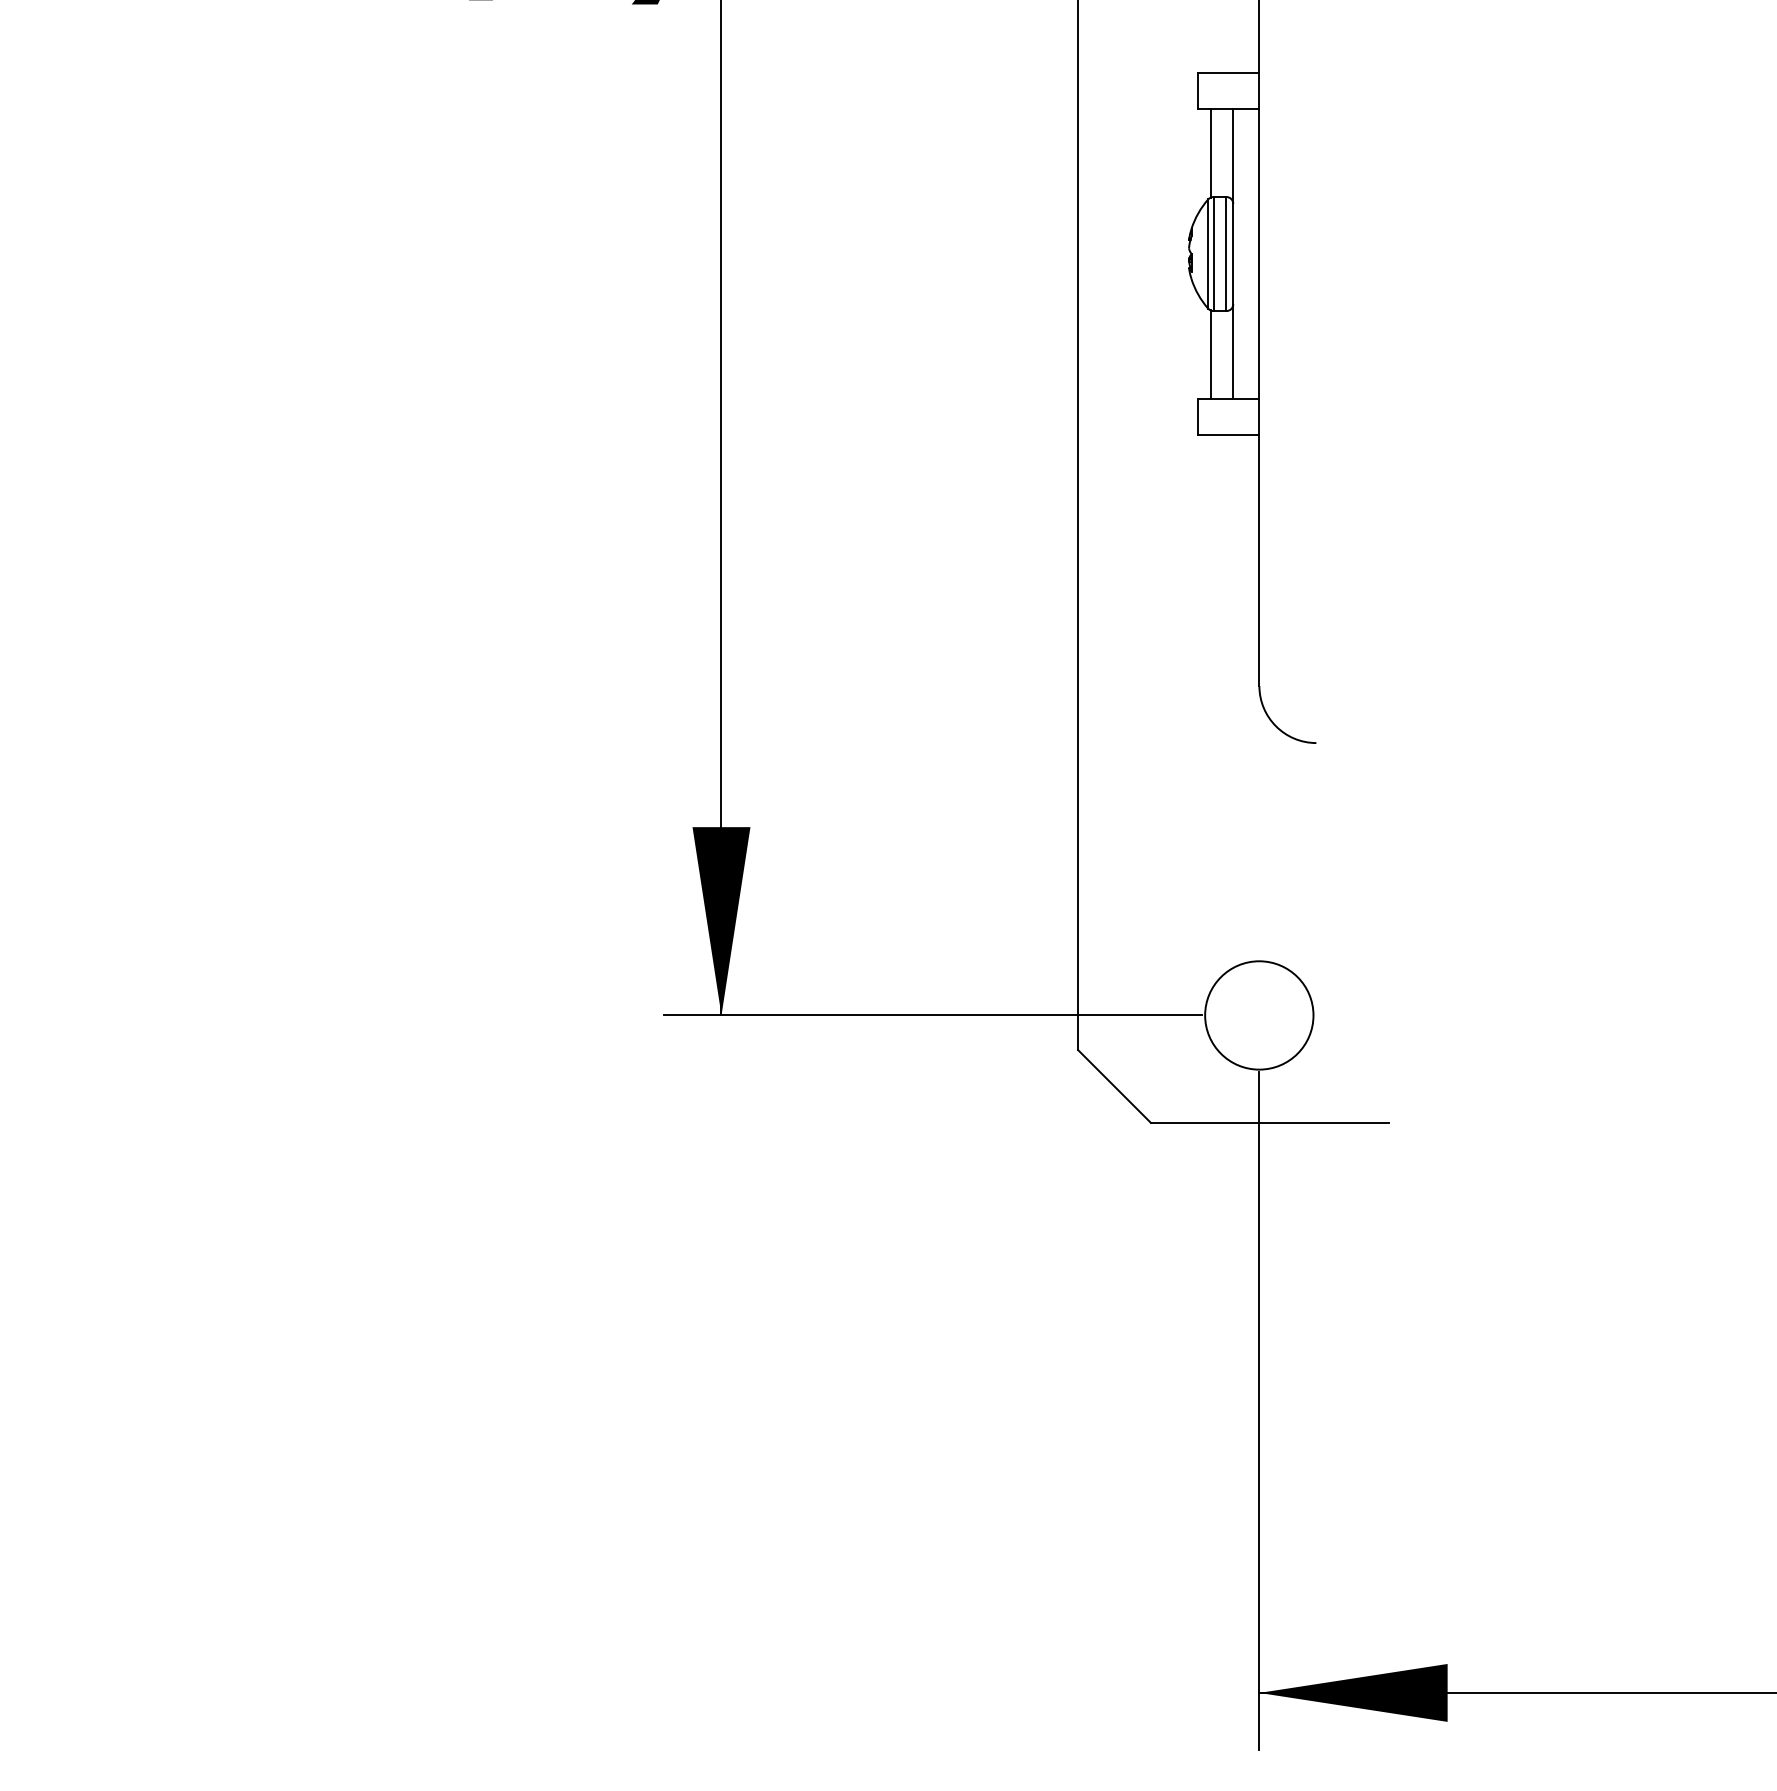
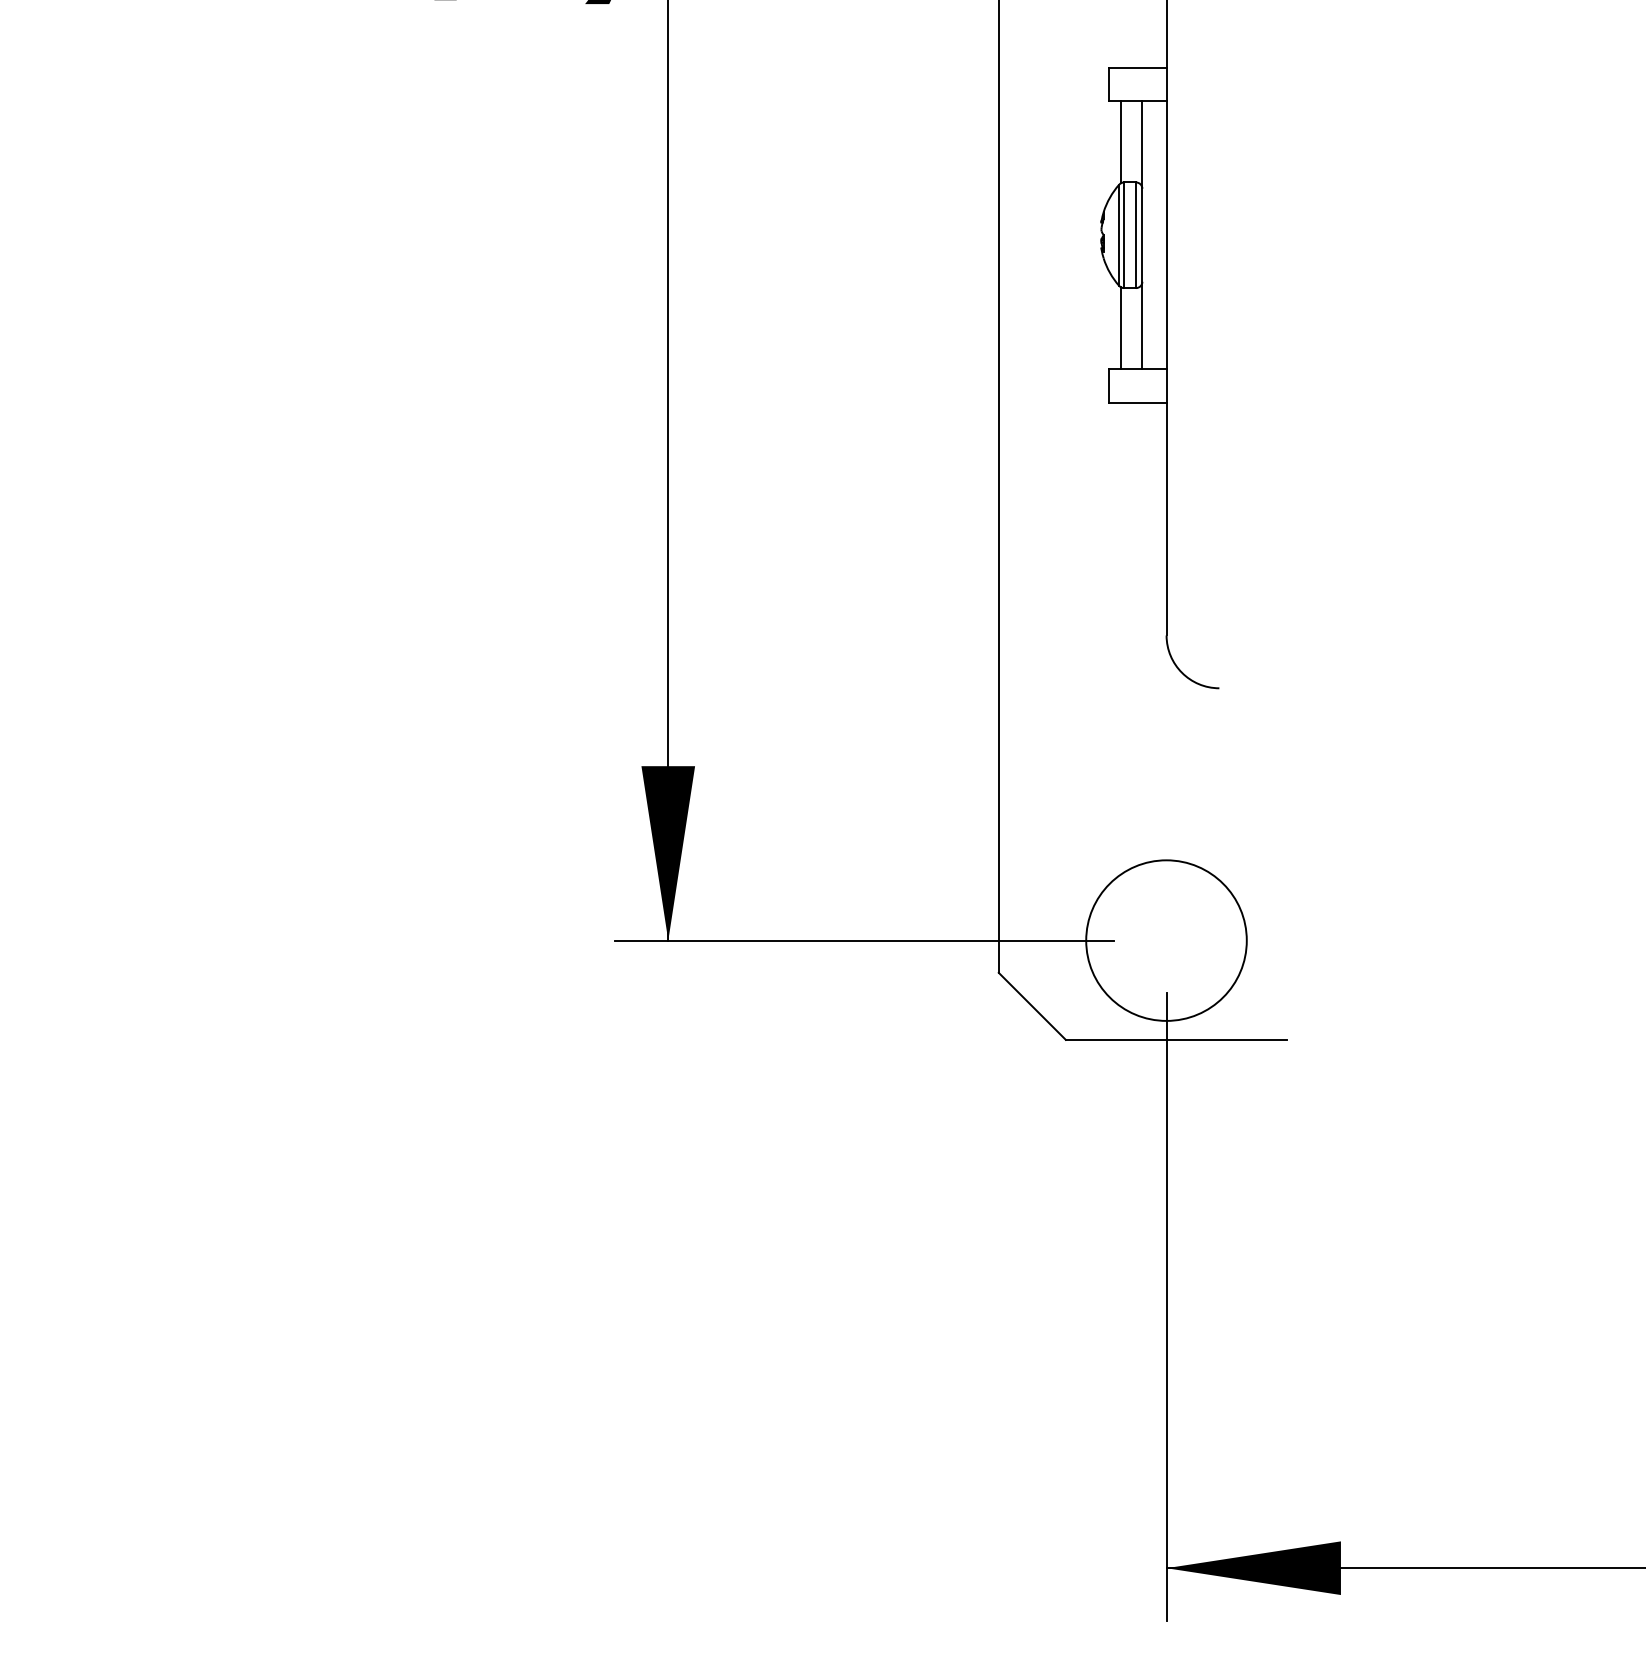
circle: (1259, 1015) -> (1166, 940), size x1.6

